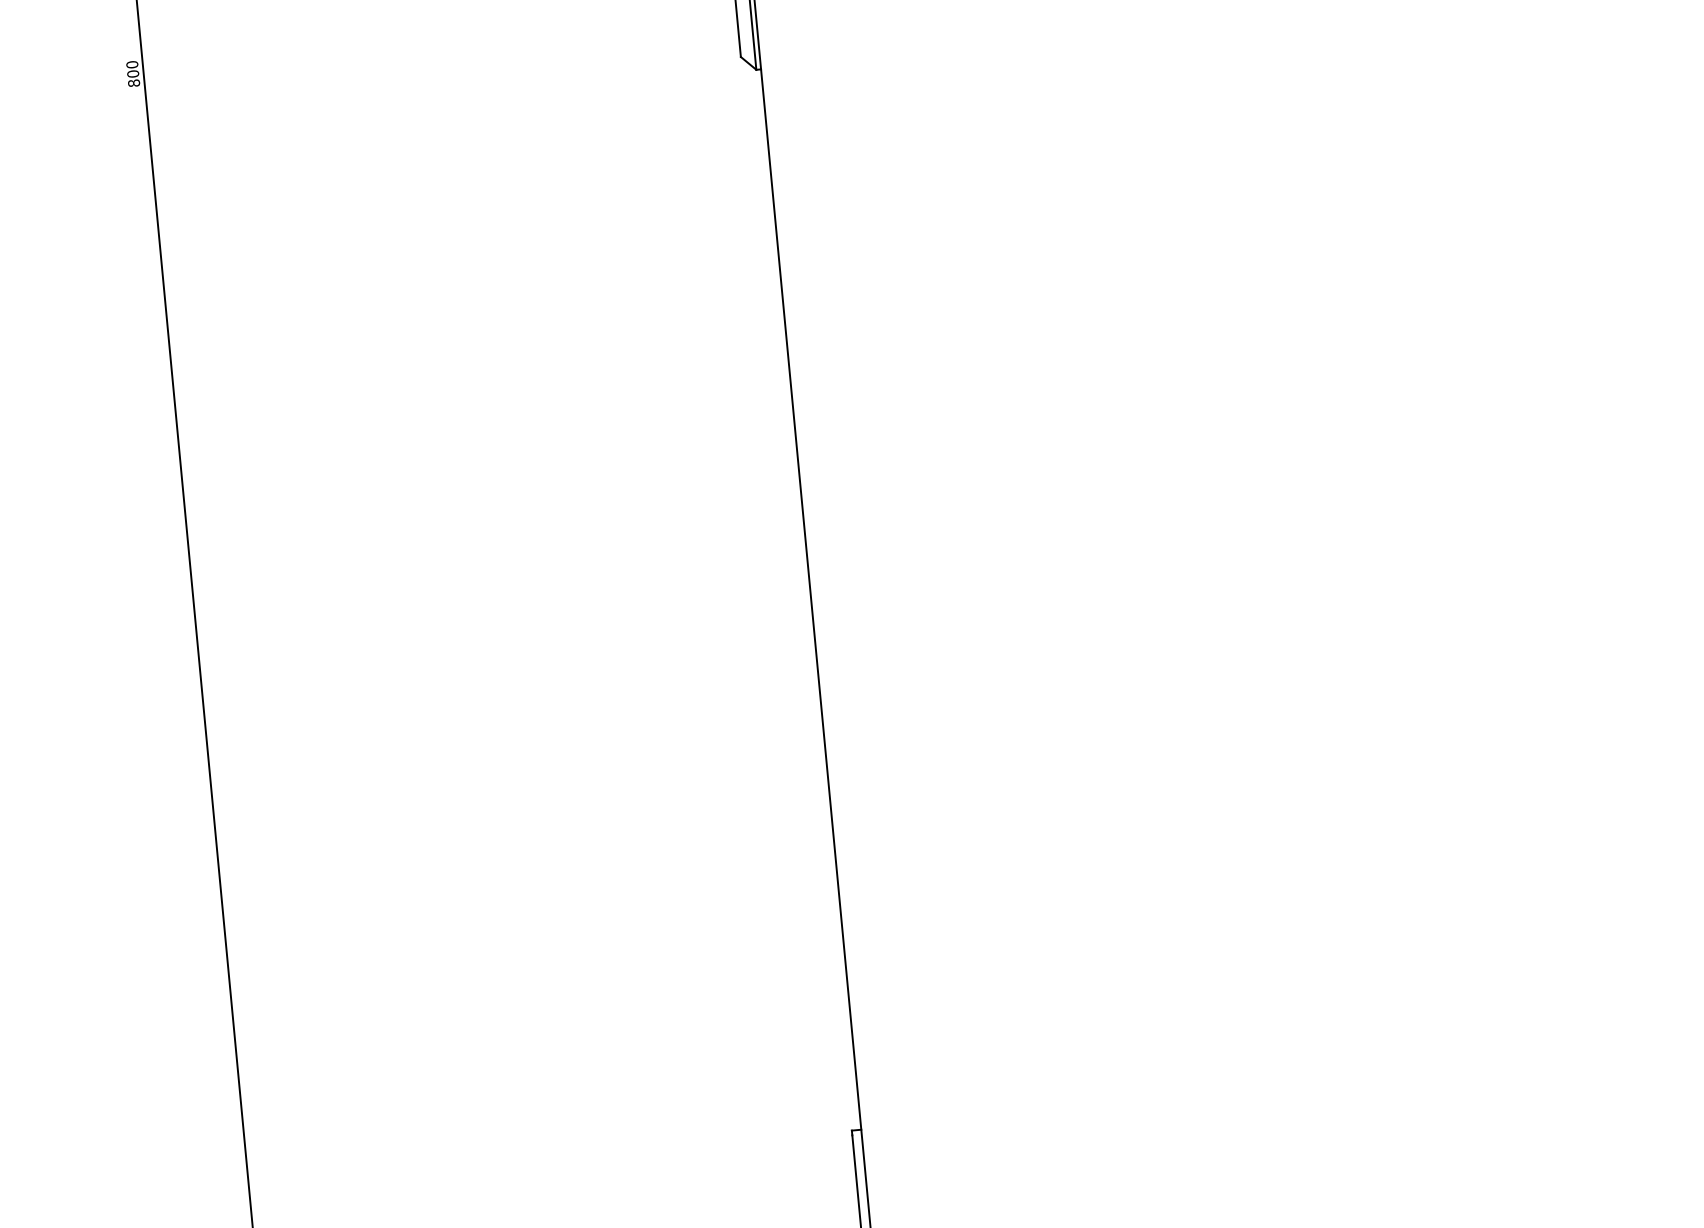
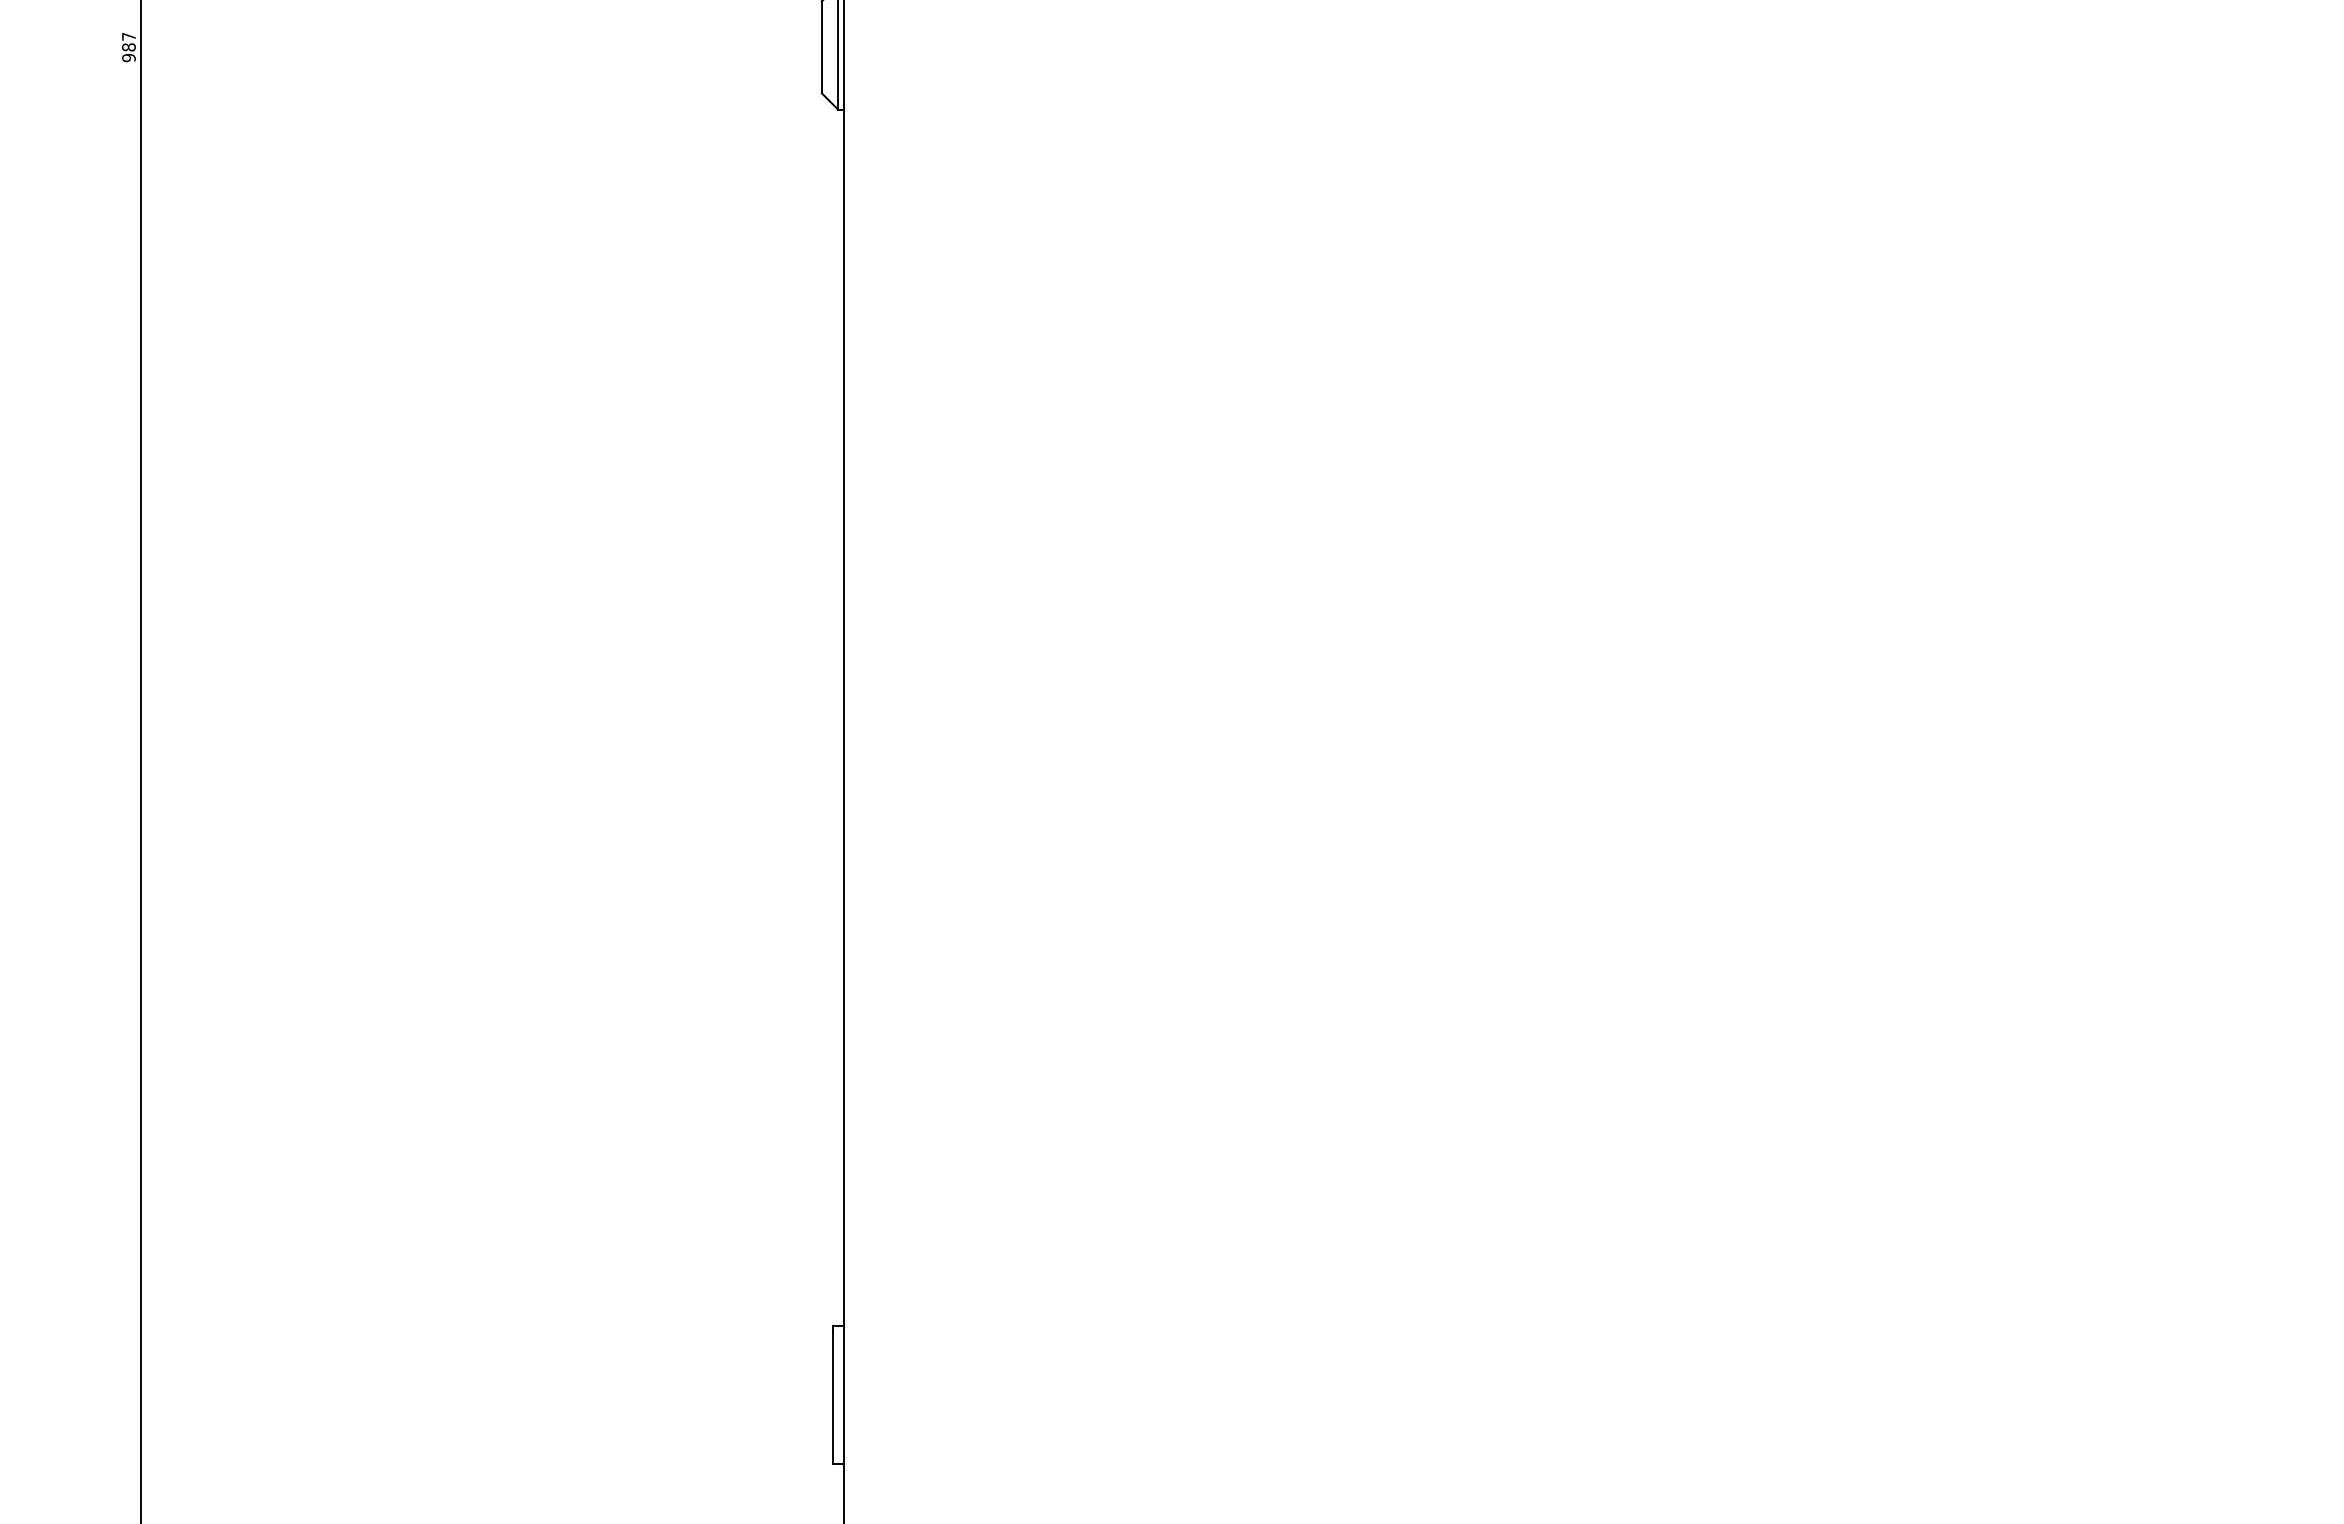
text: (132, 74) -> (128, 47), 800 -> 987

